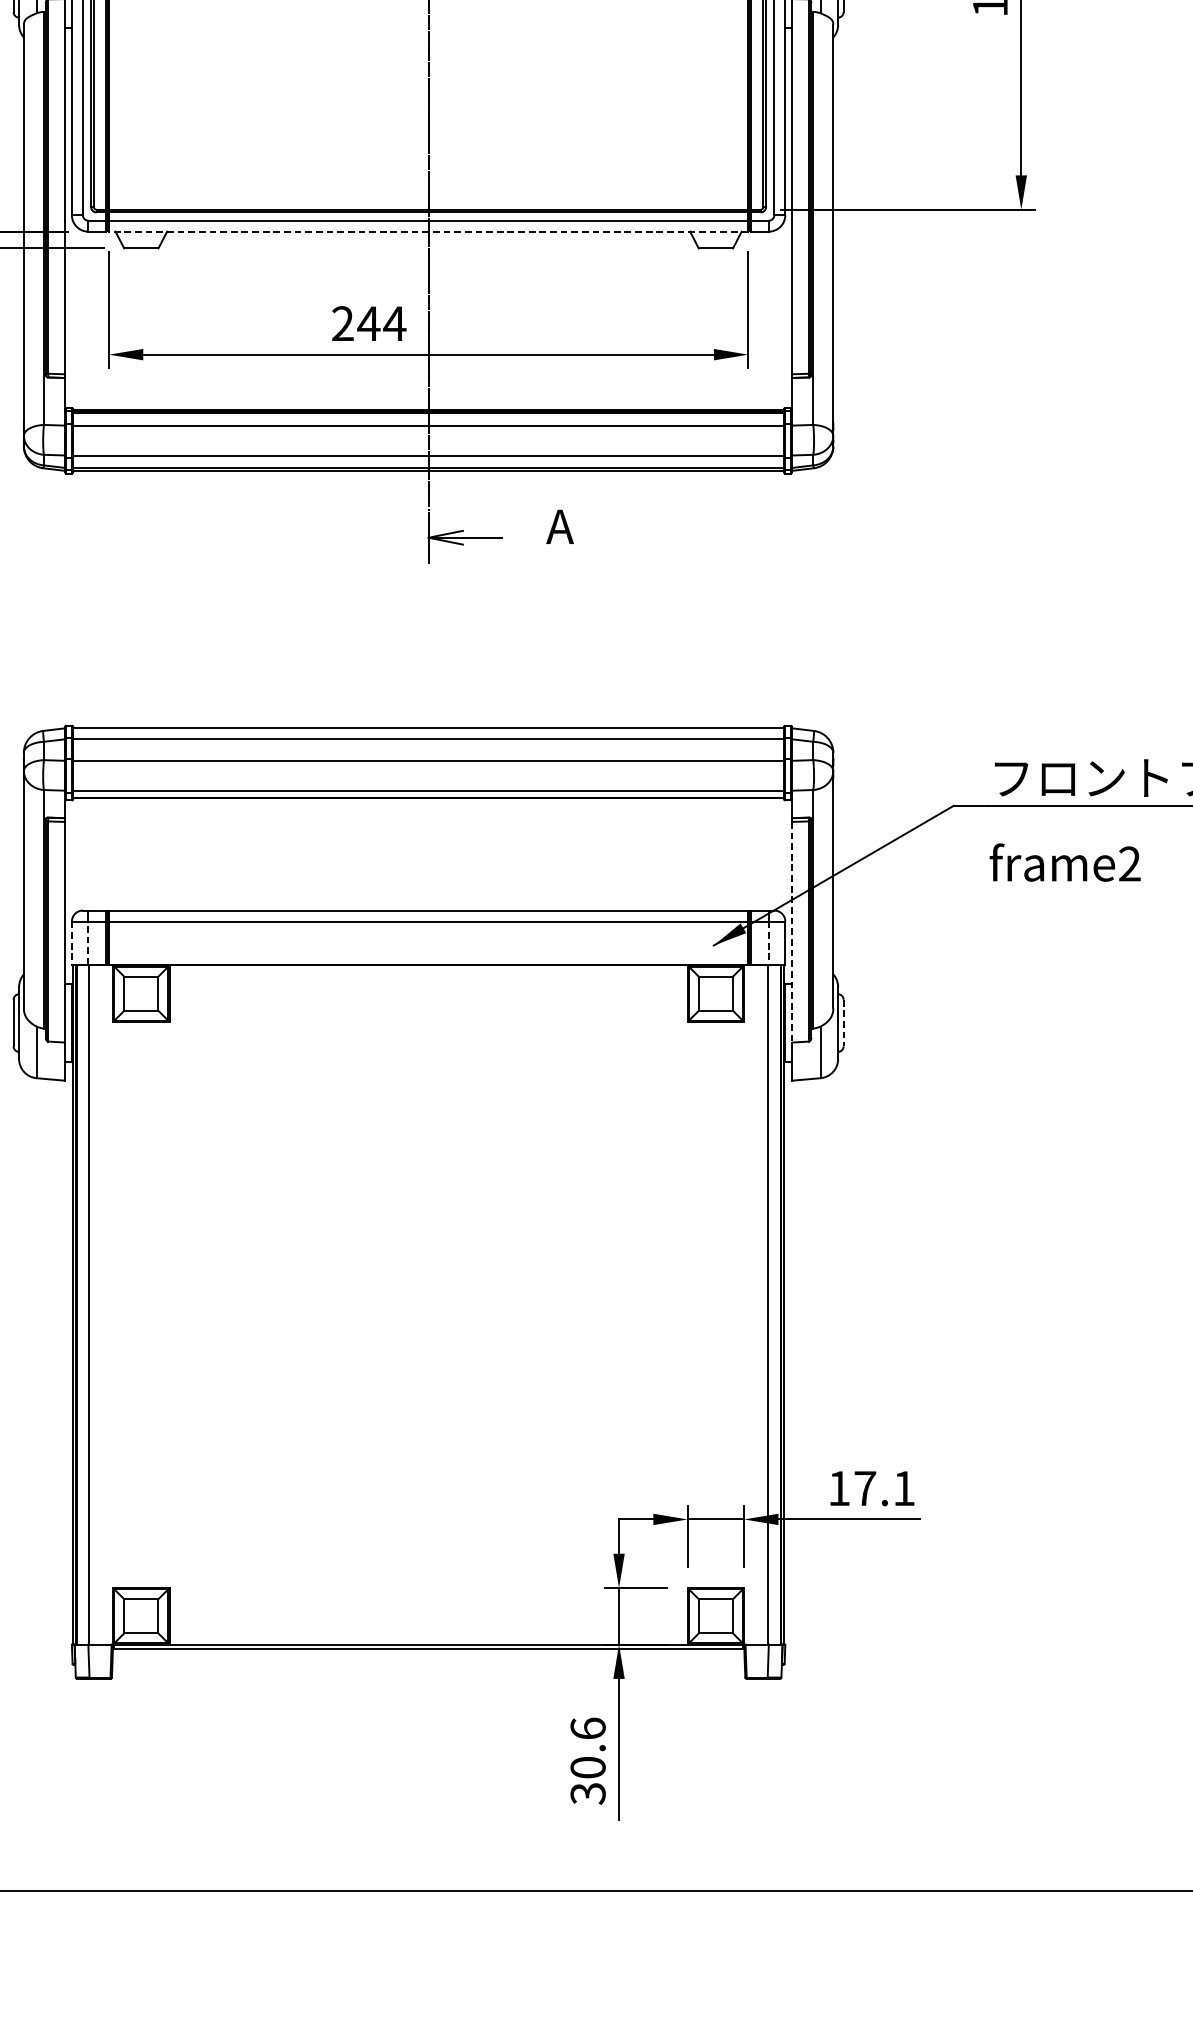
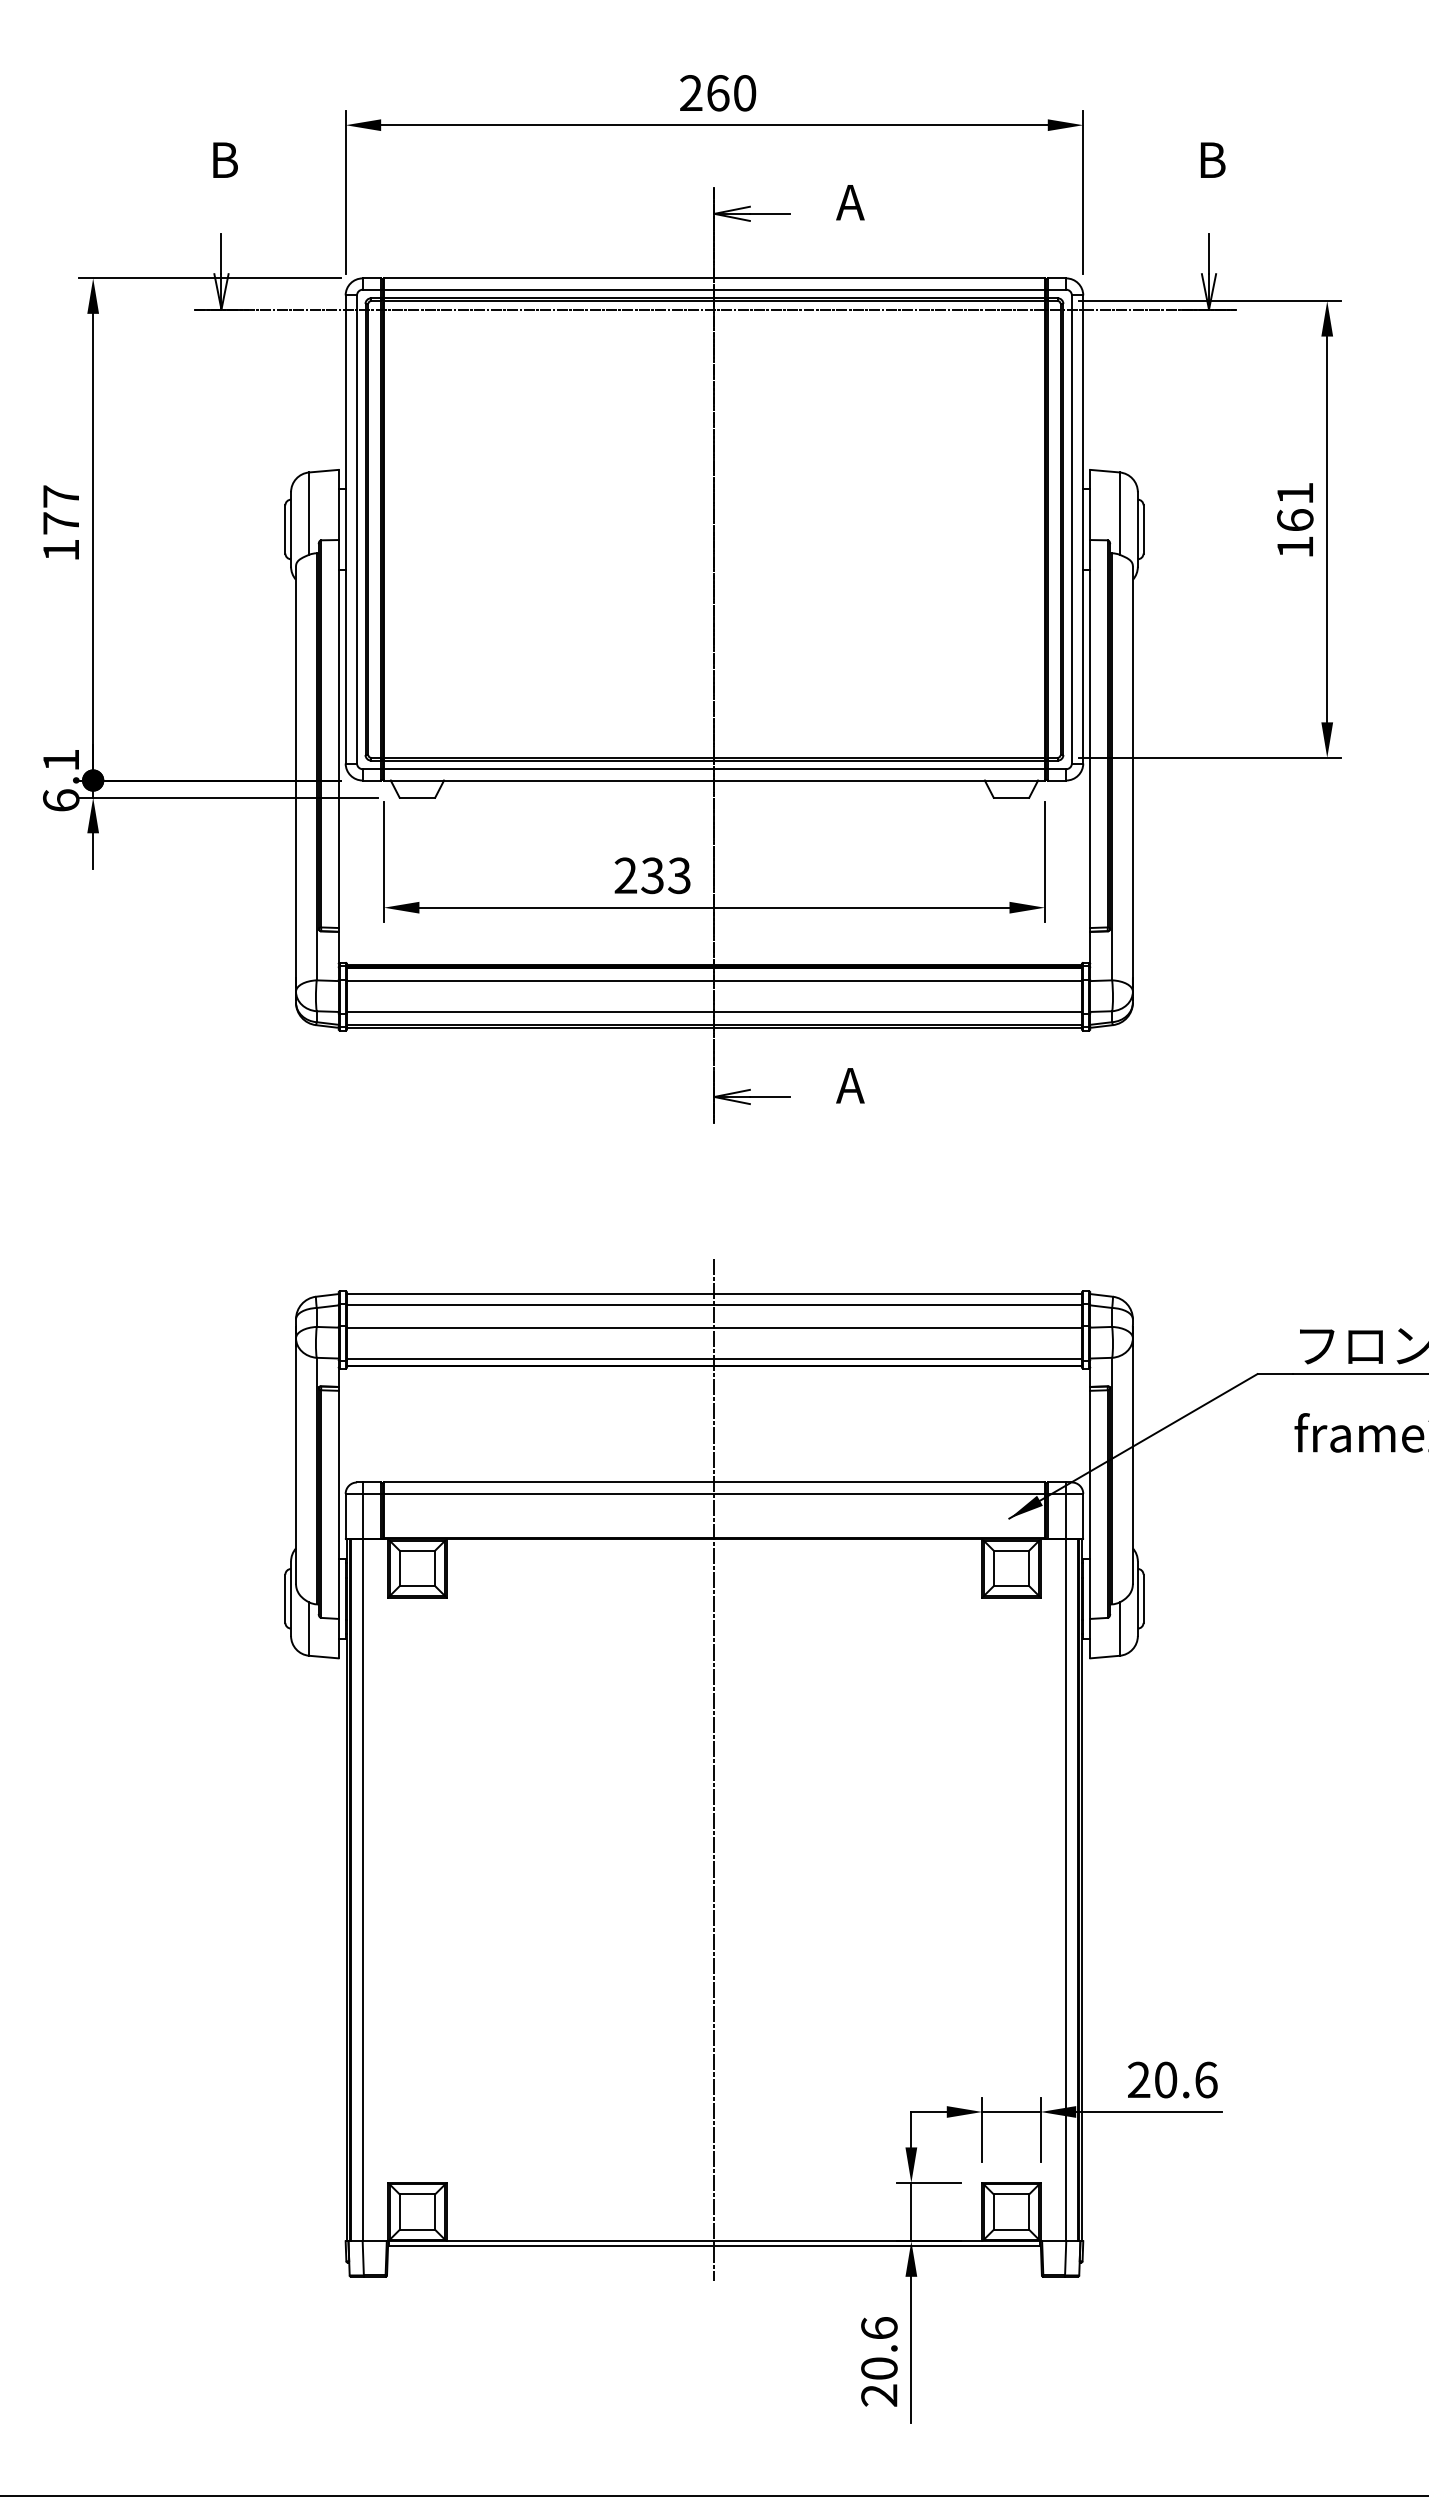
line: (428, 231) -> (714, 780), dashed -> solid
text: (381, 323) -> (665, 875), 244 -> 233
line: (792, 932) -> (1090, 1505), dashed -> solid
line: (88, 942) -> (362, 1515), dashed -> solid
line: (71, 943) -> (345, 1516), dashed -> solid
line: (769, 943) -> (1066, 1516), dashed -> solid
line: (843, 1023) -> (1143, 1599), dashed -> solid
line: (428, 1188) -> (714, 1769), added
text: (871, 1488) -> (1172, 2079), 17.1 -> 20.6
text: (588, 1793) -> (879, 2395), 30.6 -> 20.6

